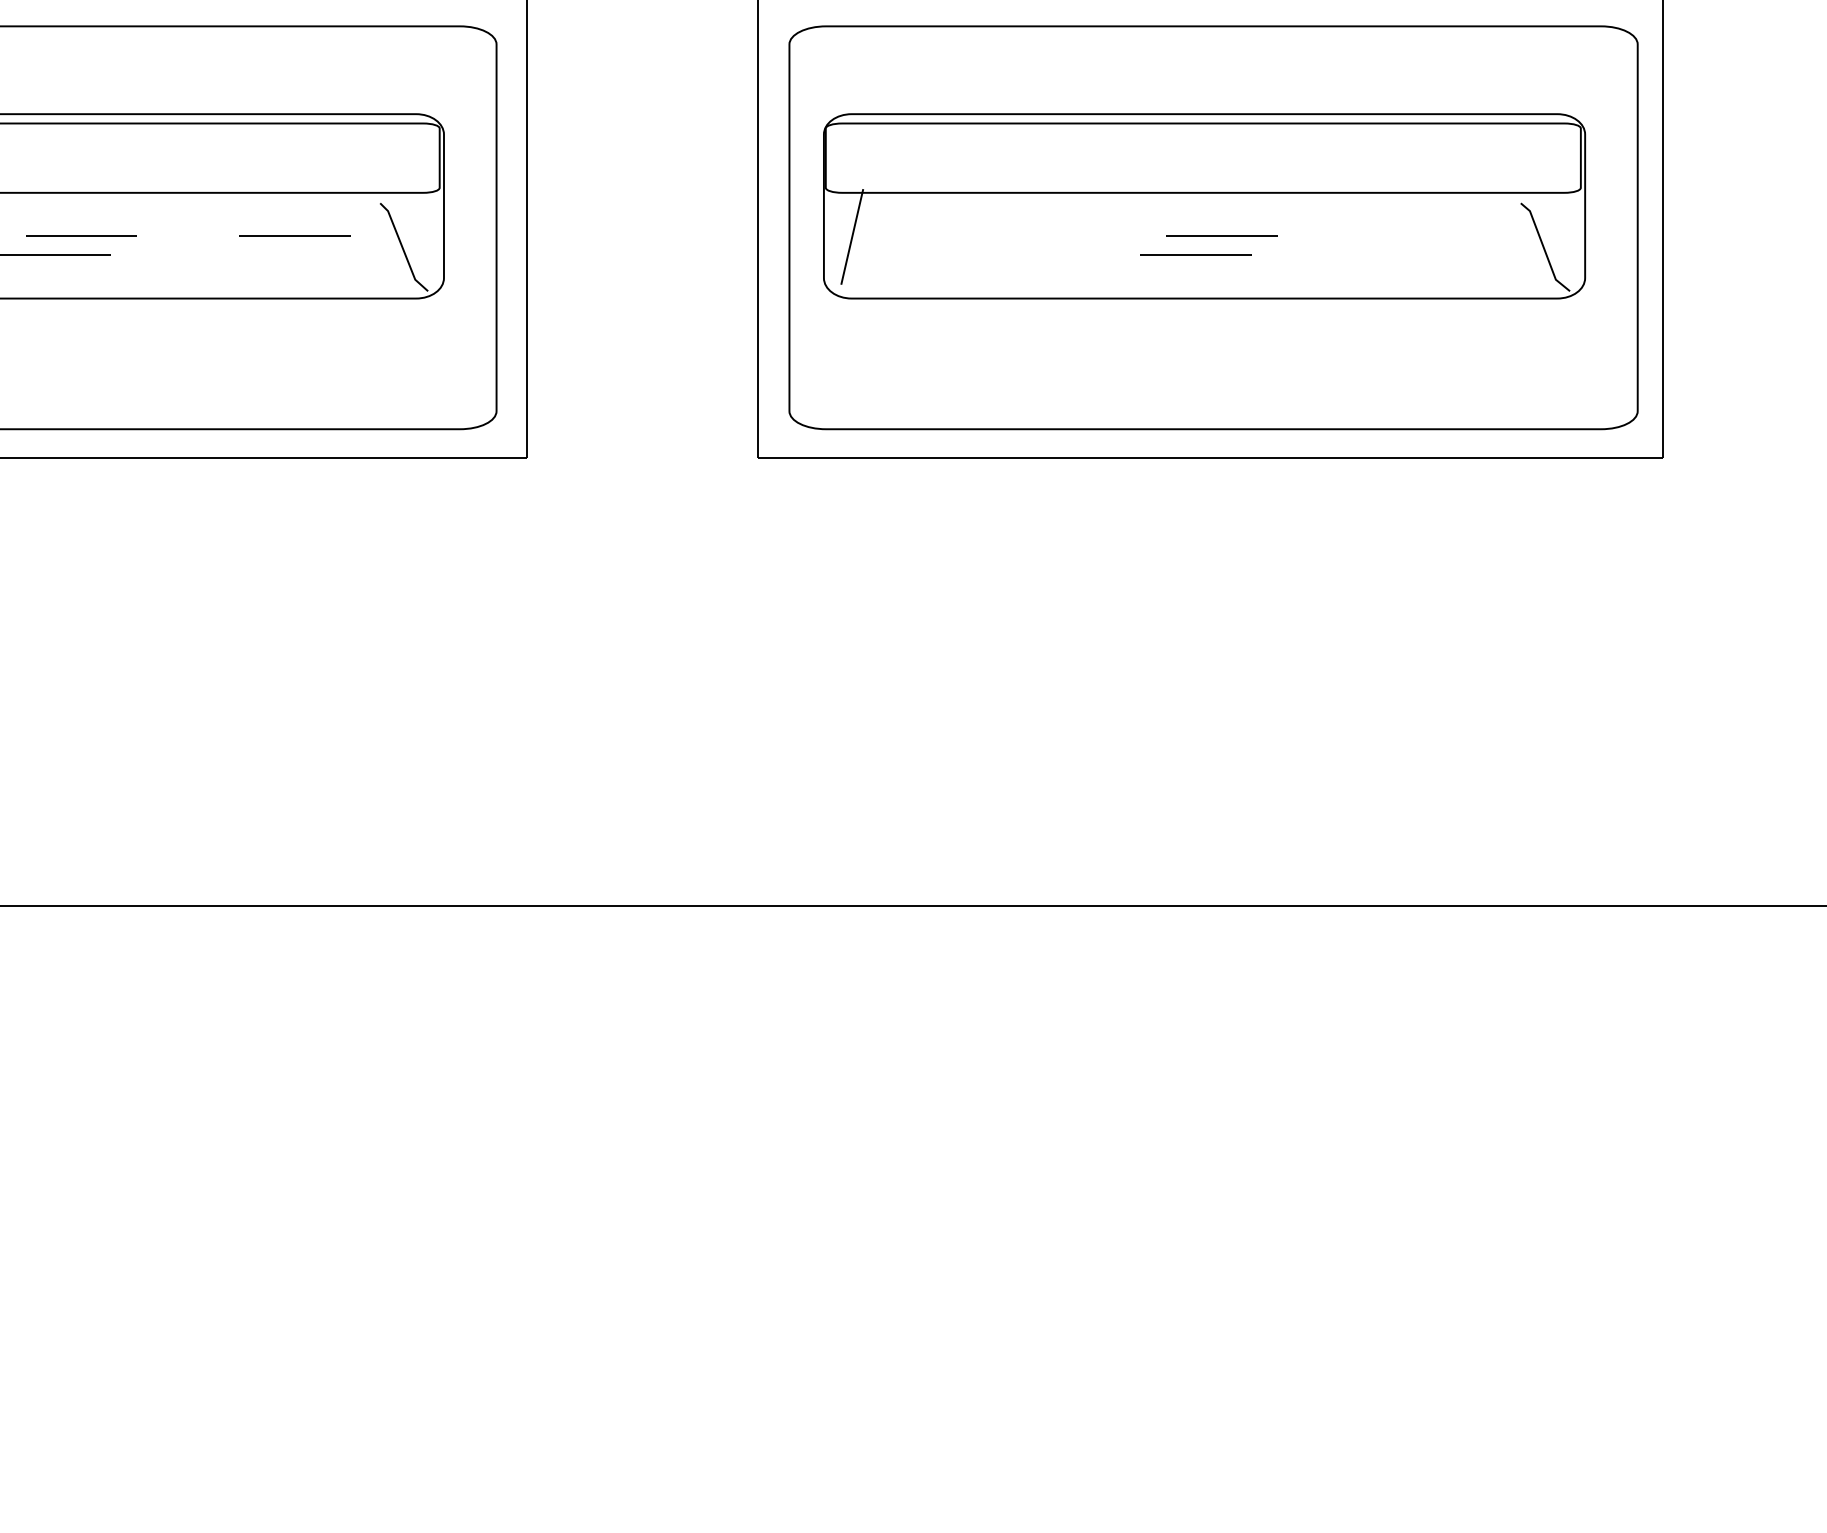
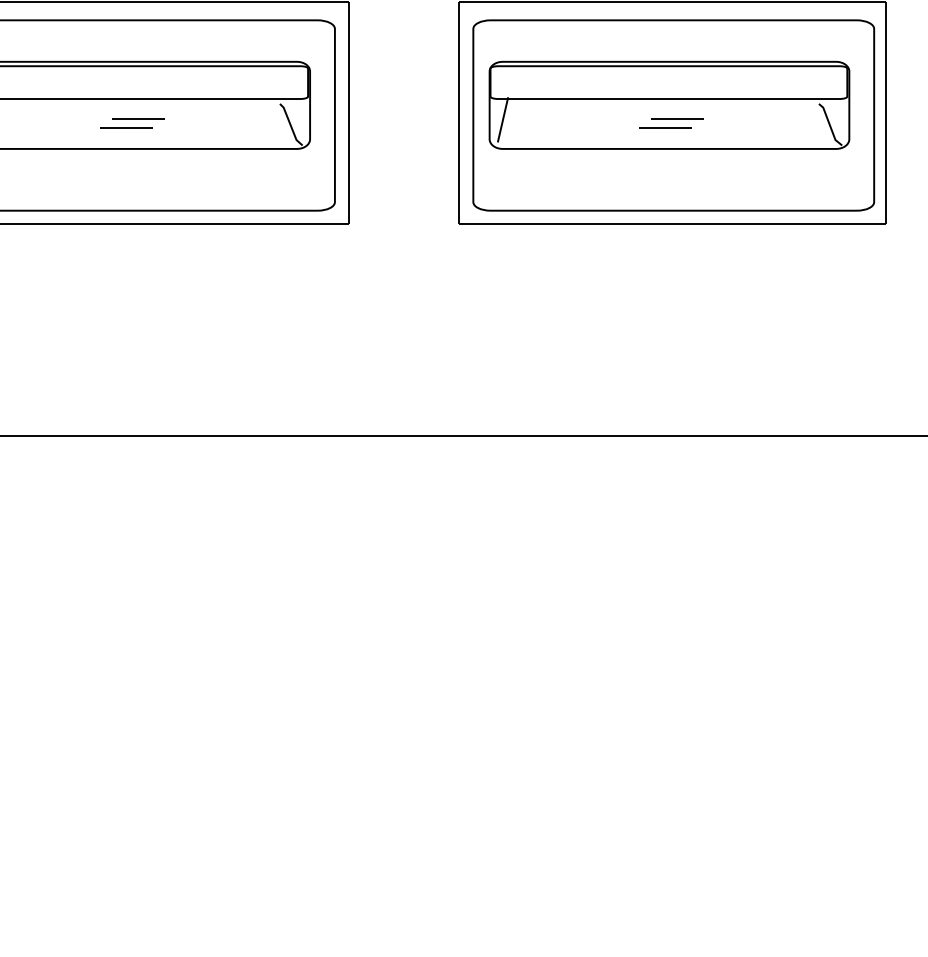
line: (294, 234) -> (239, 118), removed

